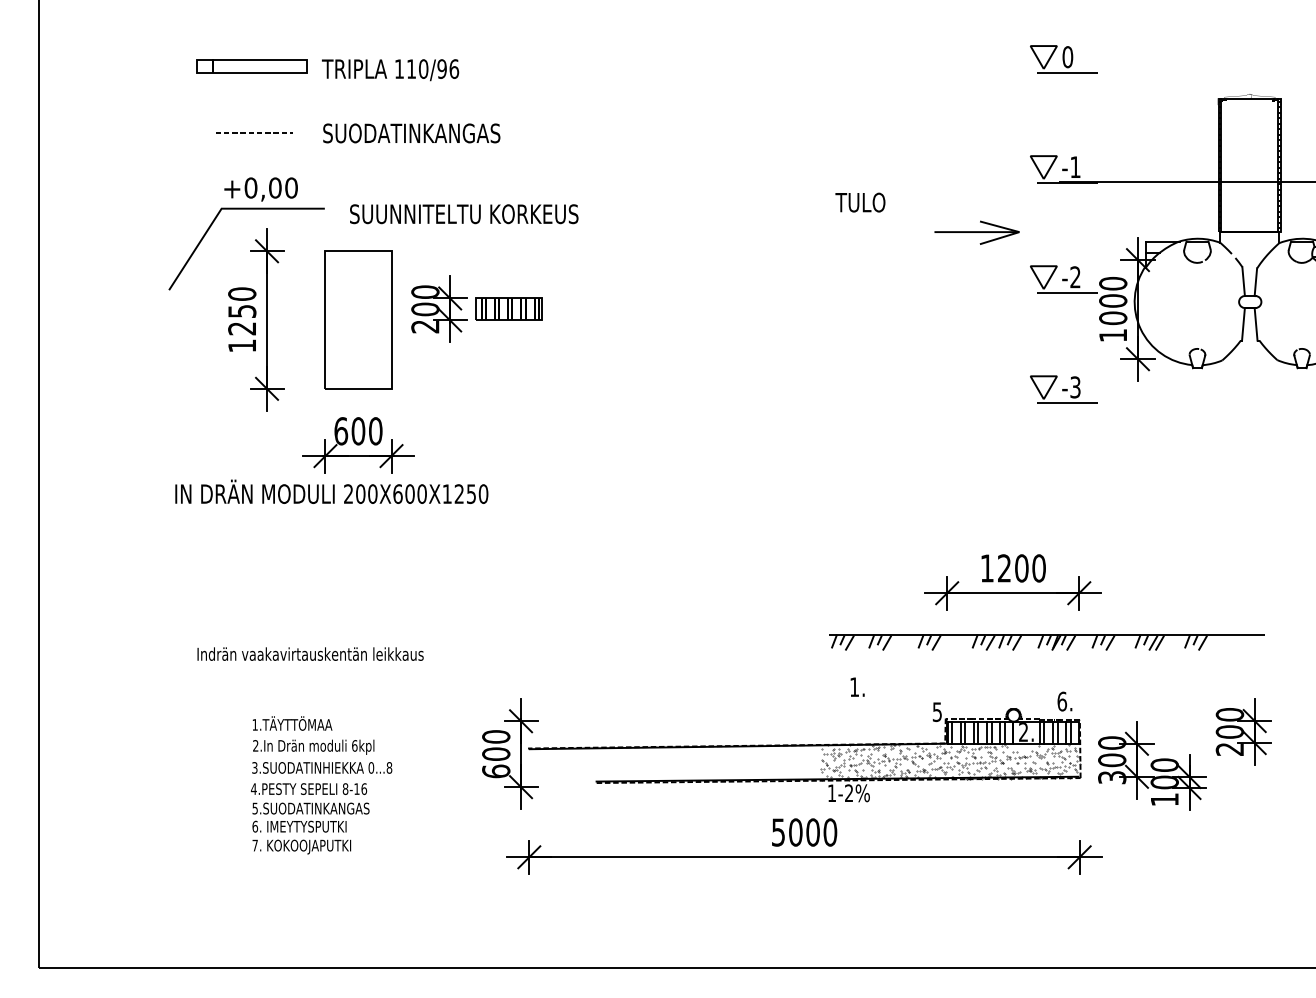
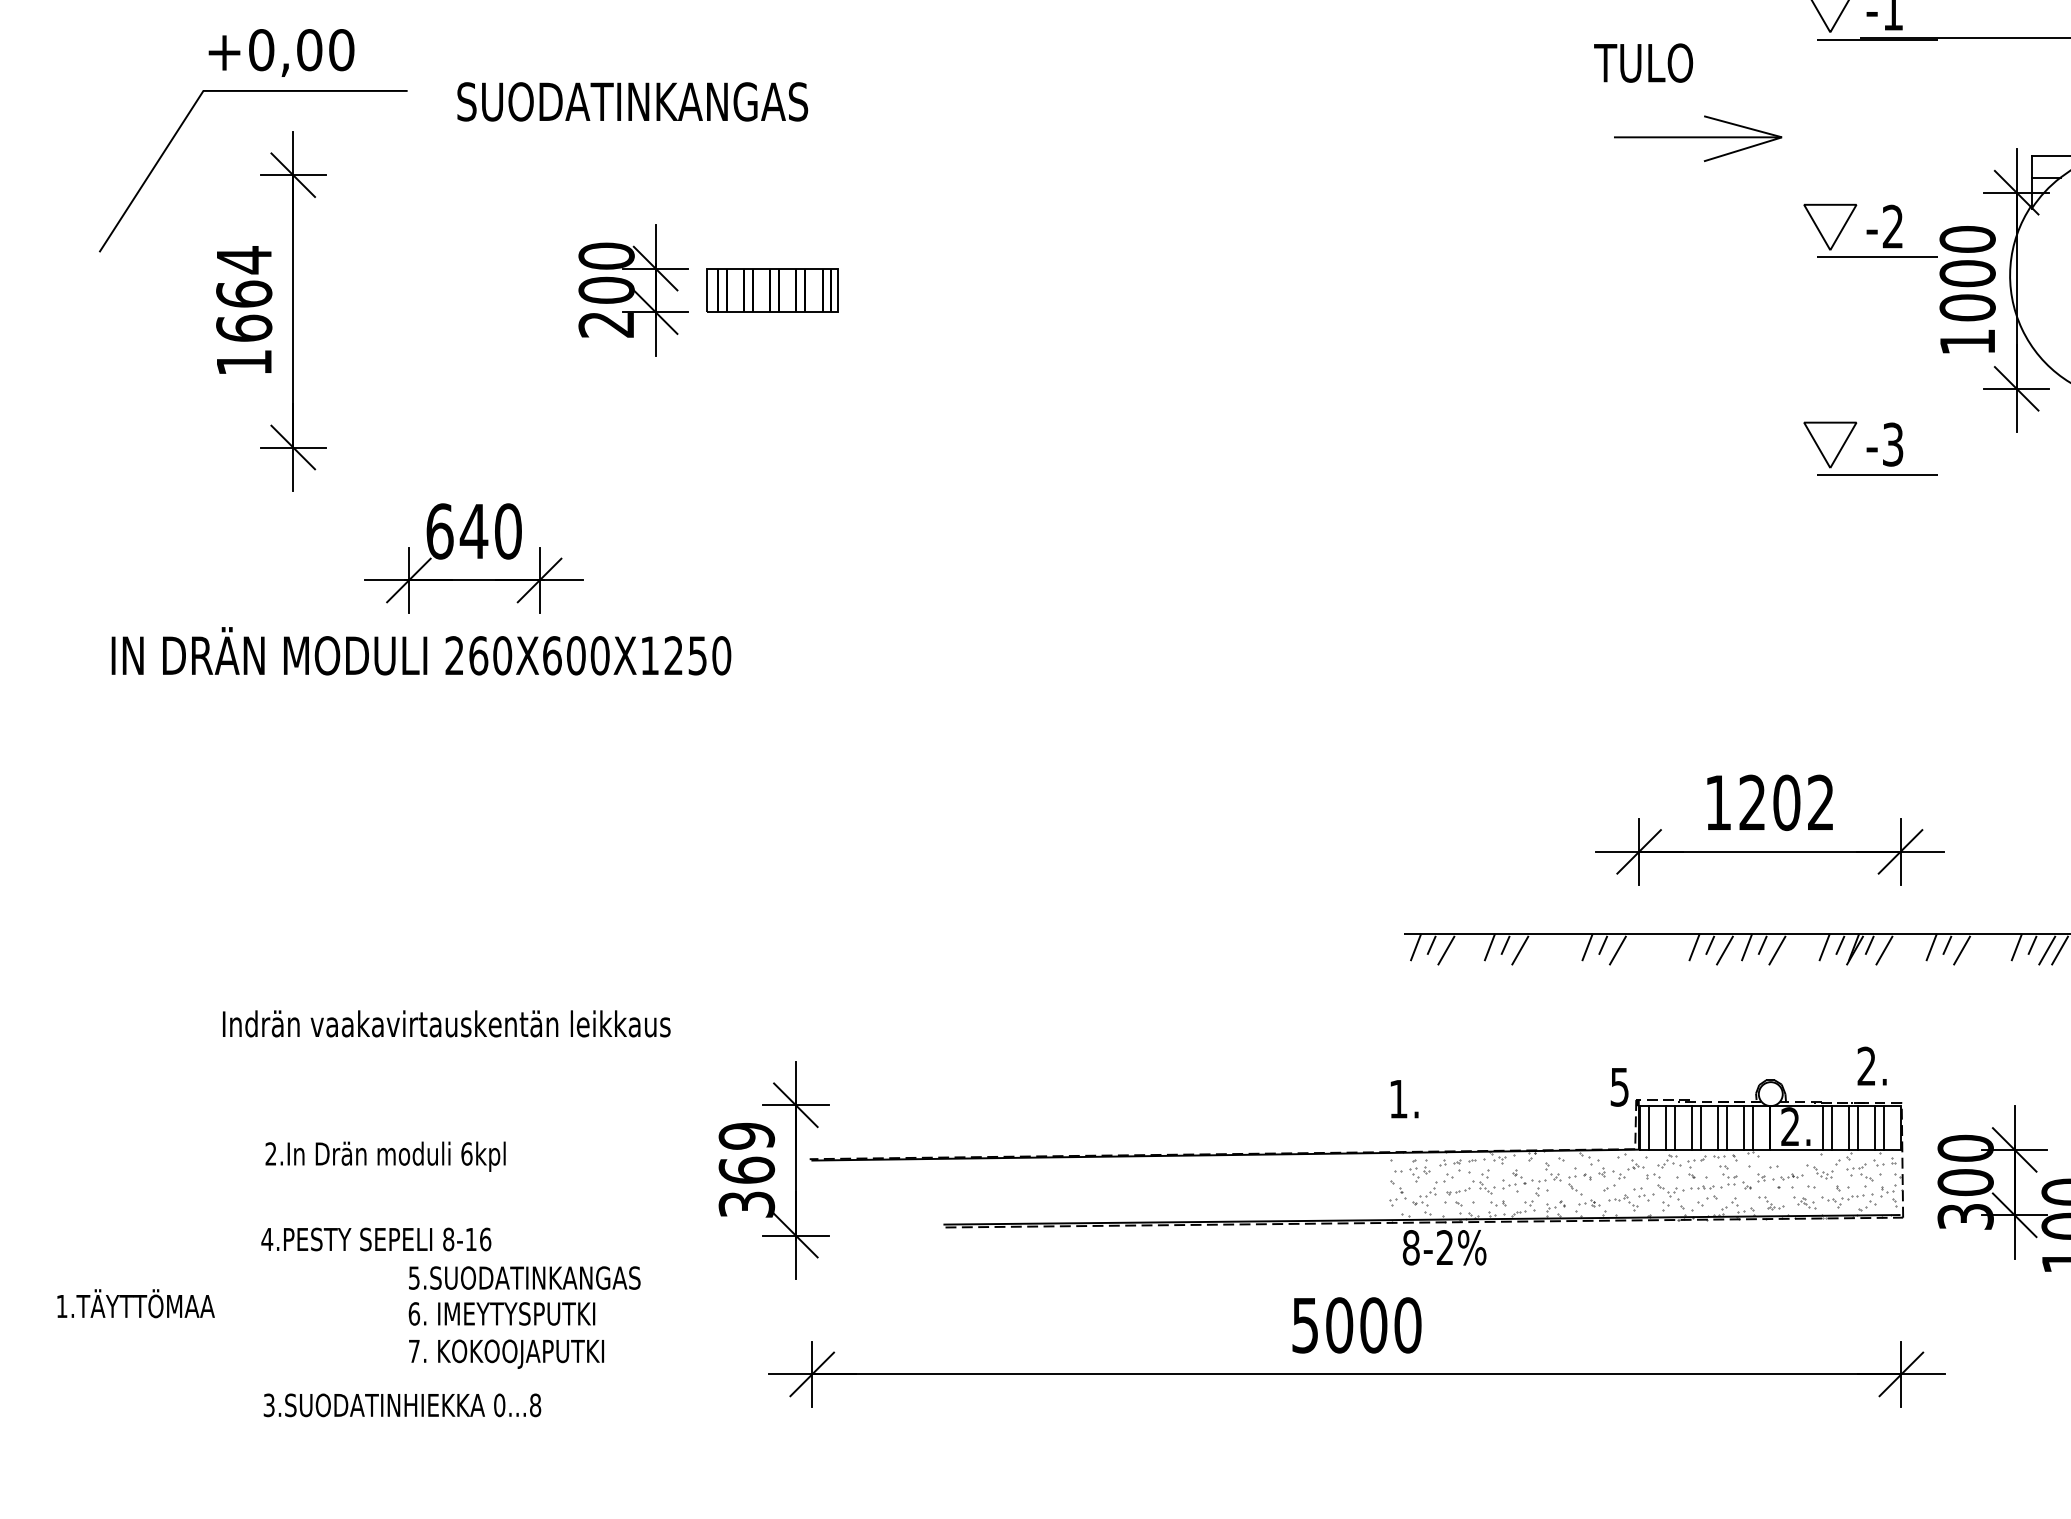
text: (860, 202) -> (1643, 62), moved
text: (476, 214) -> (707, 102), SUUNNITELTU KORKEUS -> SUODATINKANGAS
text: (242, 311) -> (244, 294), 1250 -> 1664
part: (358, 319) -> (474, 310), removed
text: (358, 431) -> (474, 531), 600 -> 640
text: (360, 493) -> (478, 654), 200X600X1250 -> 260X600X1250
text: (1038, 568) -> (1819, 802), 1200 -> 1202
text: (310, 653) -> (446, 1022), moved
text: (857, 686) -> (1404, 1097), moved
text: (1062, 701) -> (1867, 1066), 6. -> 2.
text: (292, 723) -> (135, 1303), moved
text: (496, 754) -> (747, 1171), 600 -> 369
text: (322, 767) -> (402, 1404), moved
text: (831, 793) -> (1410, 1248), 1-2% -> 8-2%
text: (310, 828) -> (523, 1317), moved

